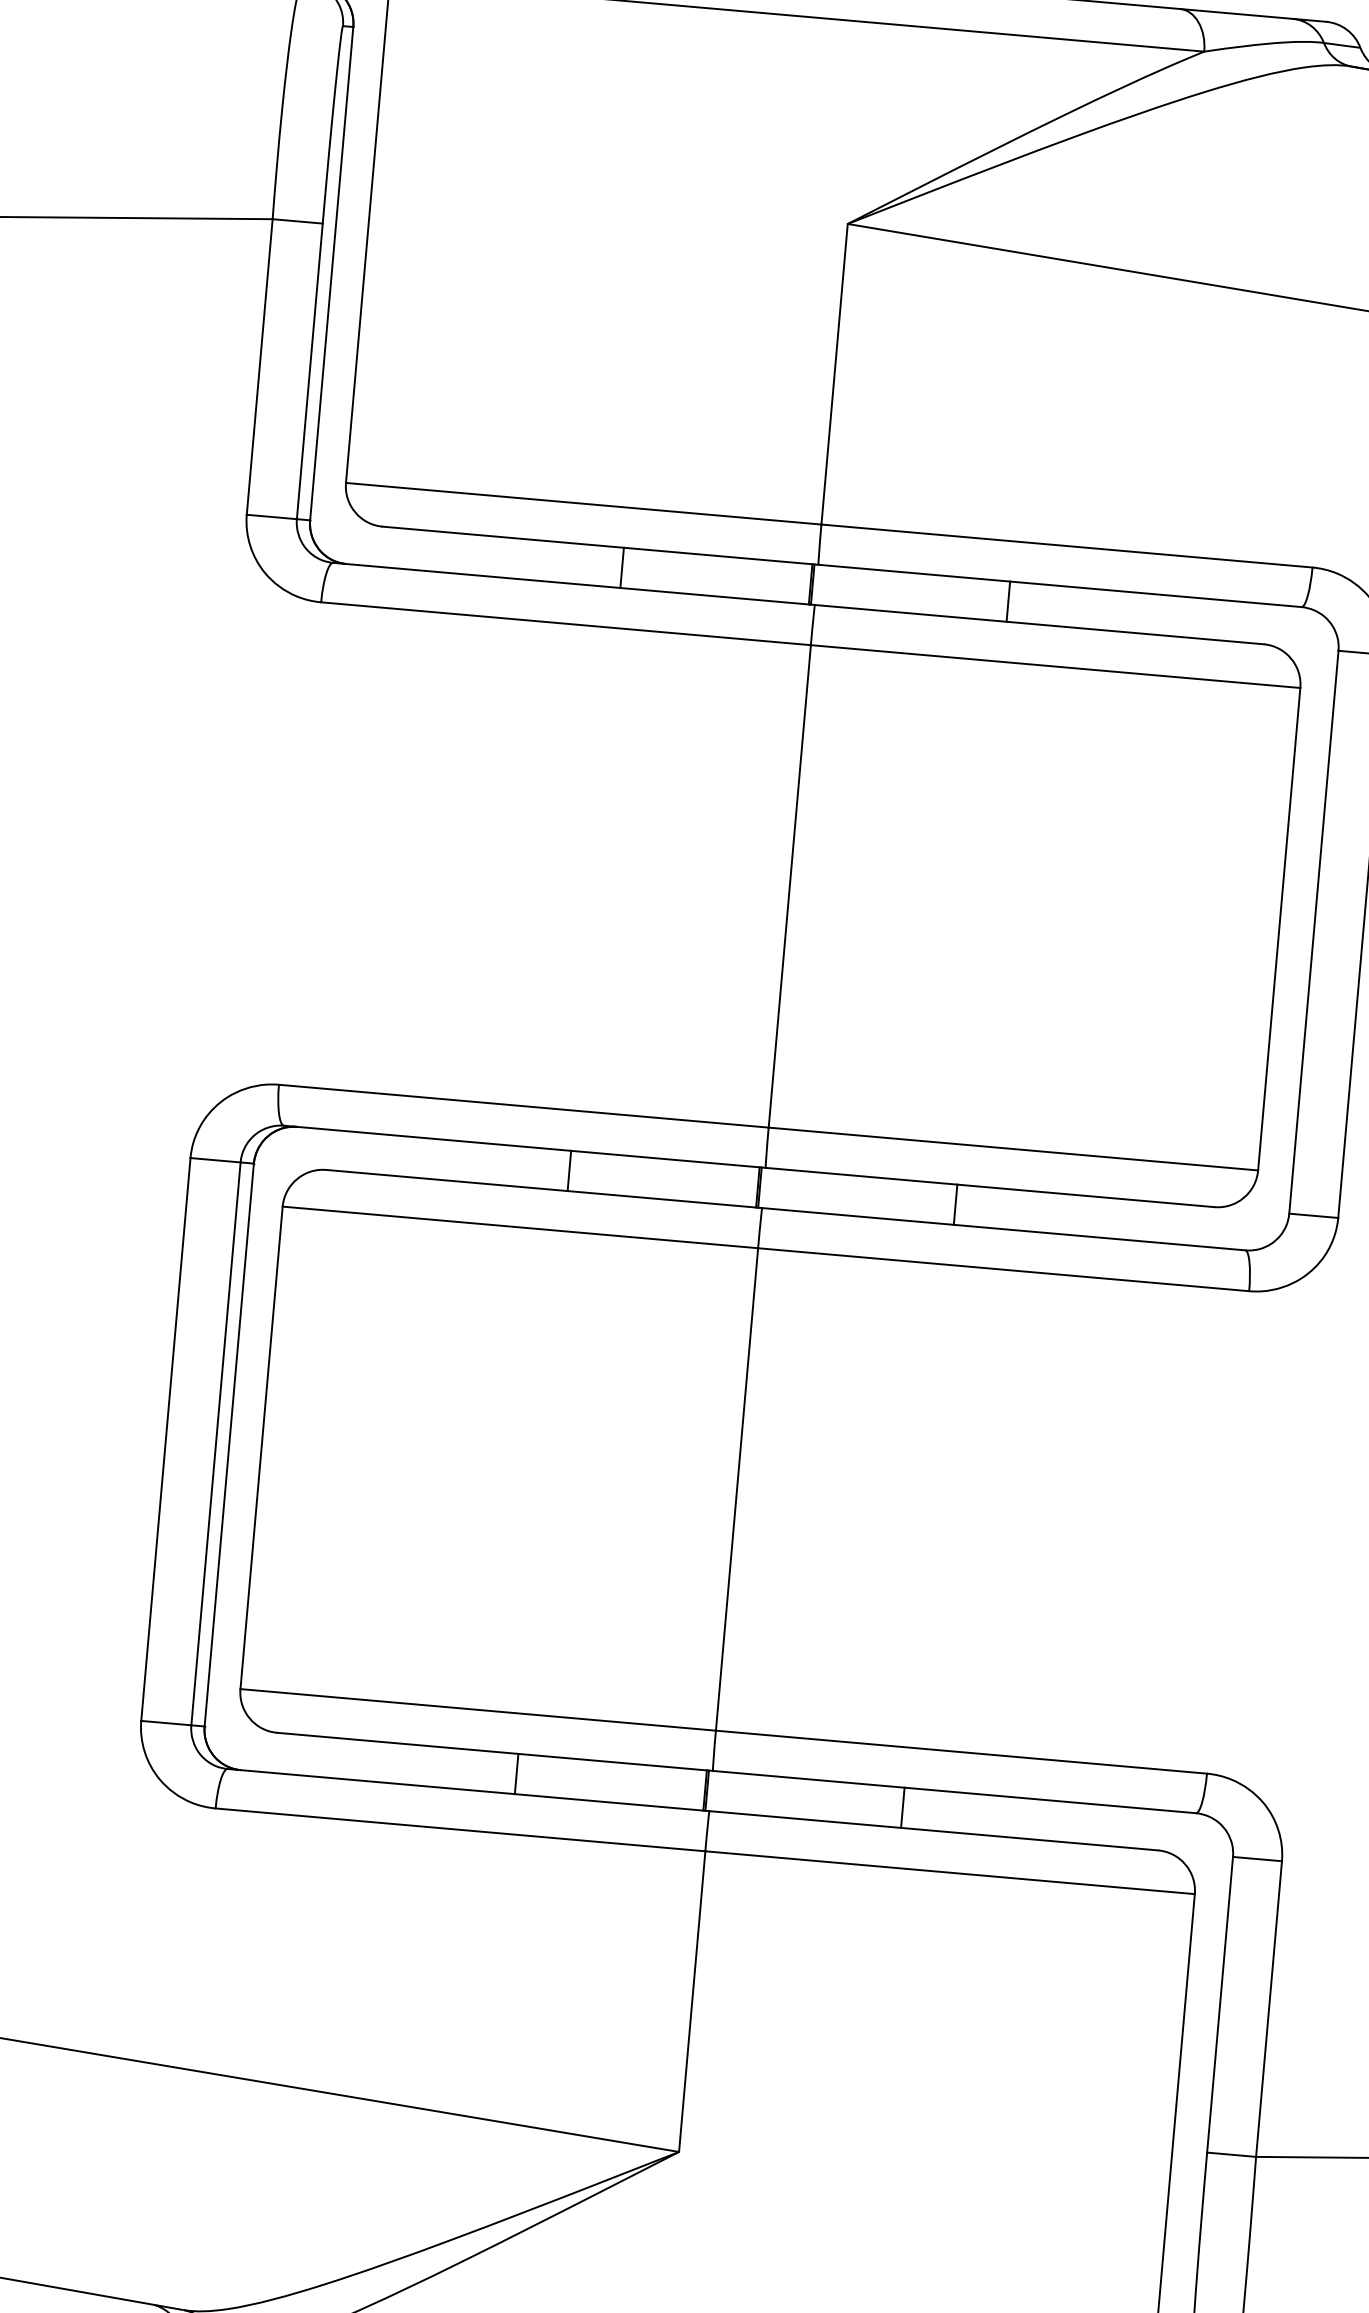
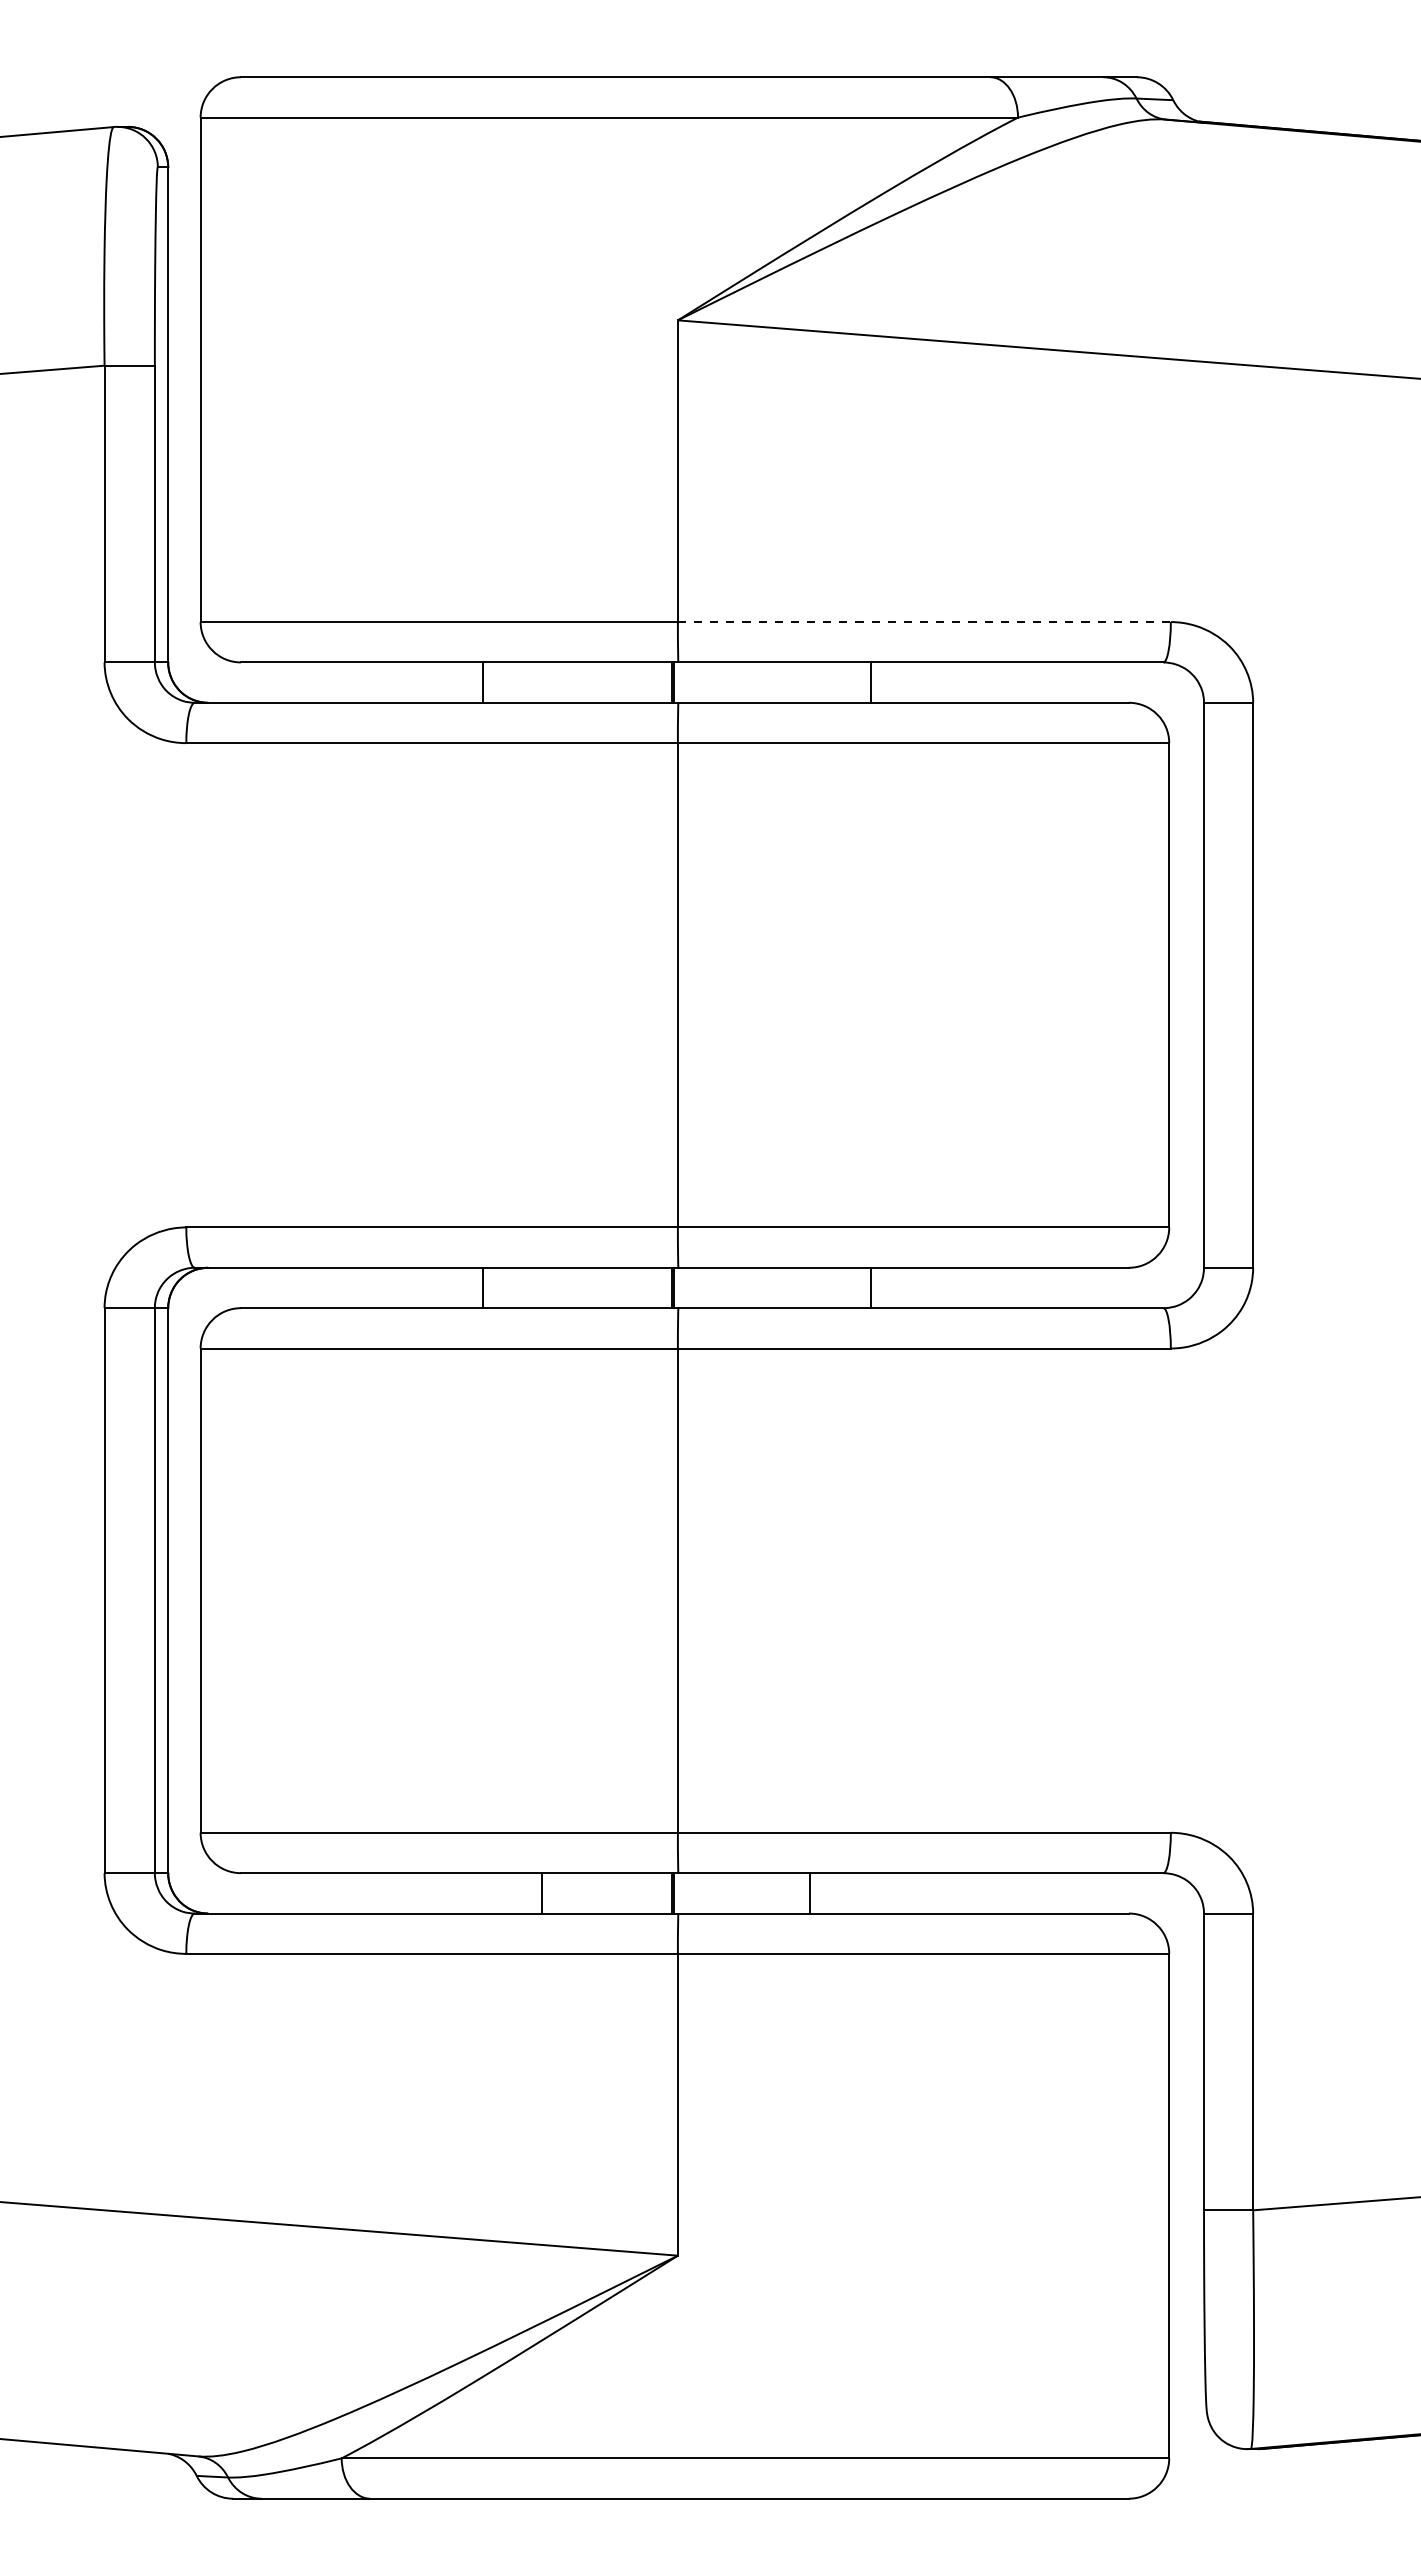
line: (1067, 546) -> (924, 622), solid -> dashed
line: (516, 1774) -> (542, 1893), moved
line: (902, 1807) -> (809, 1893), moved

